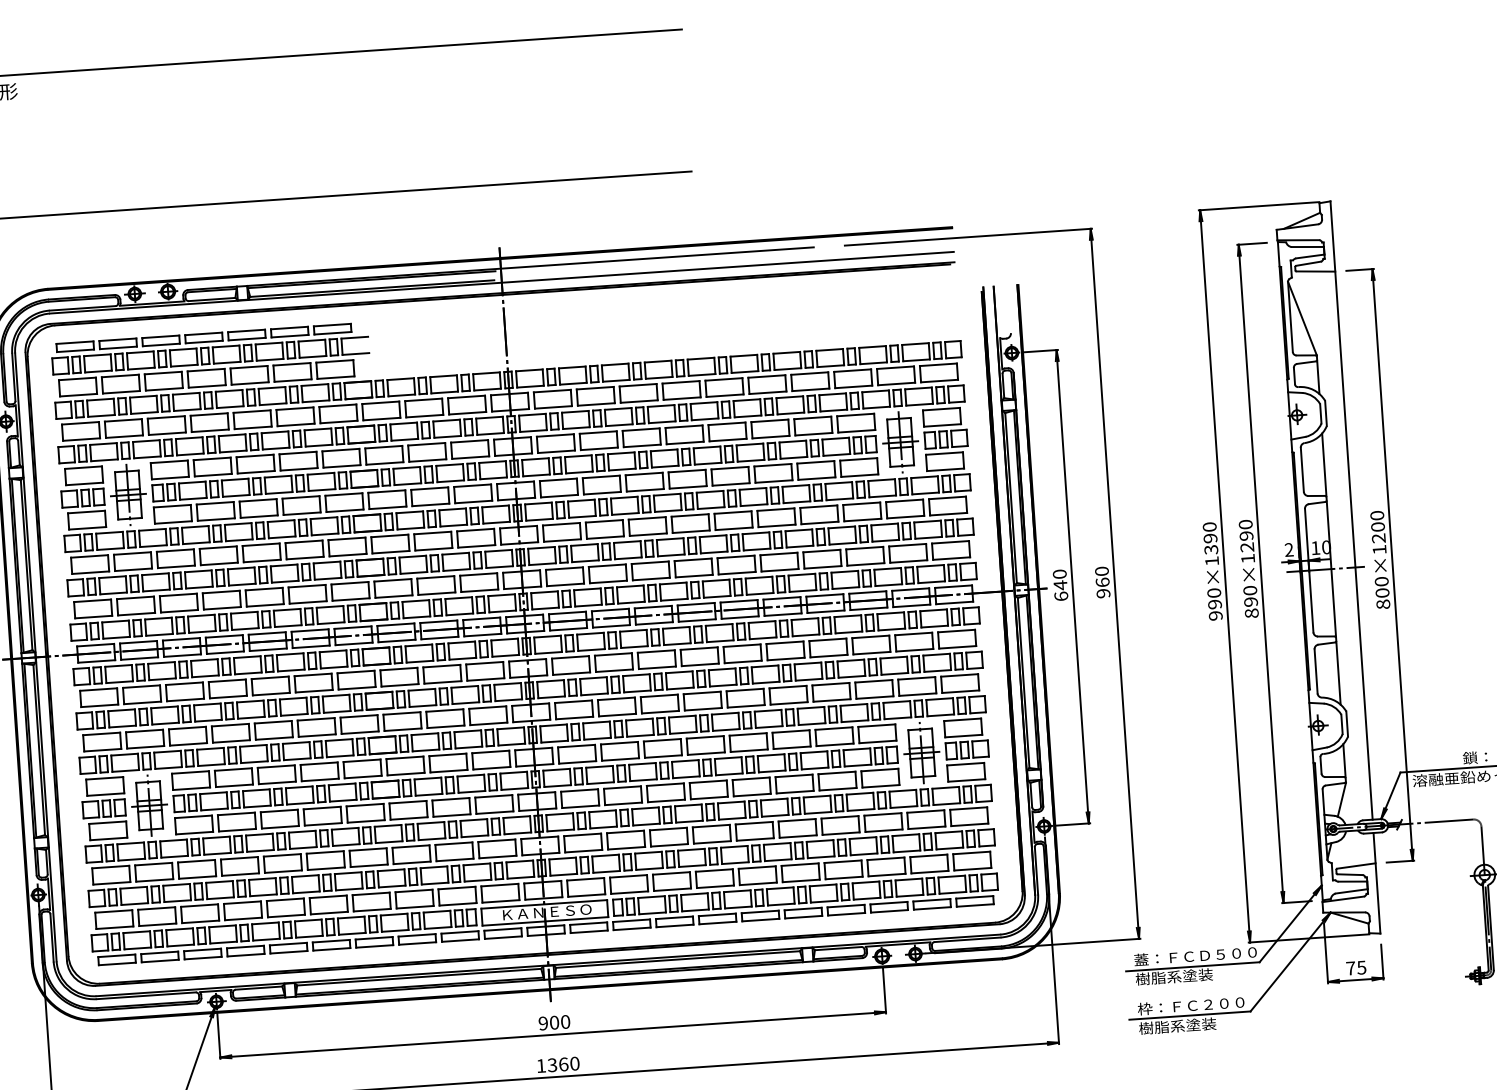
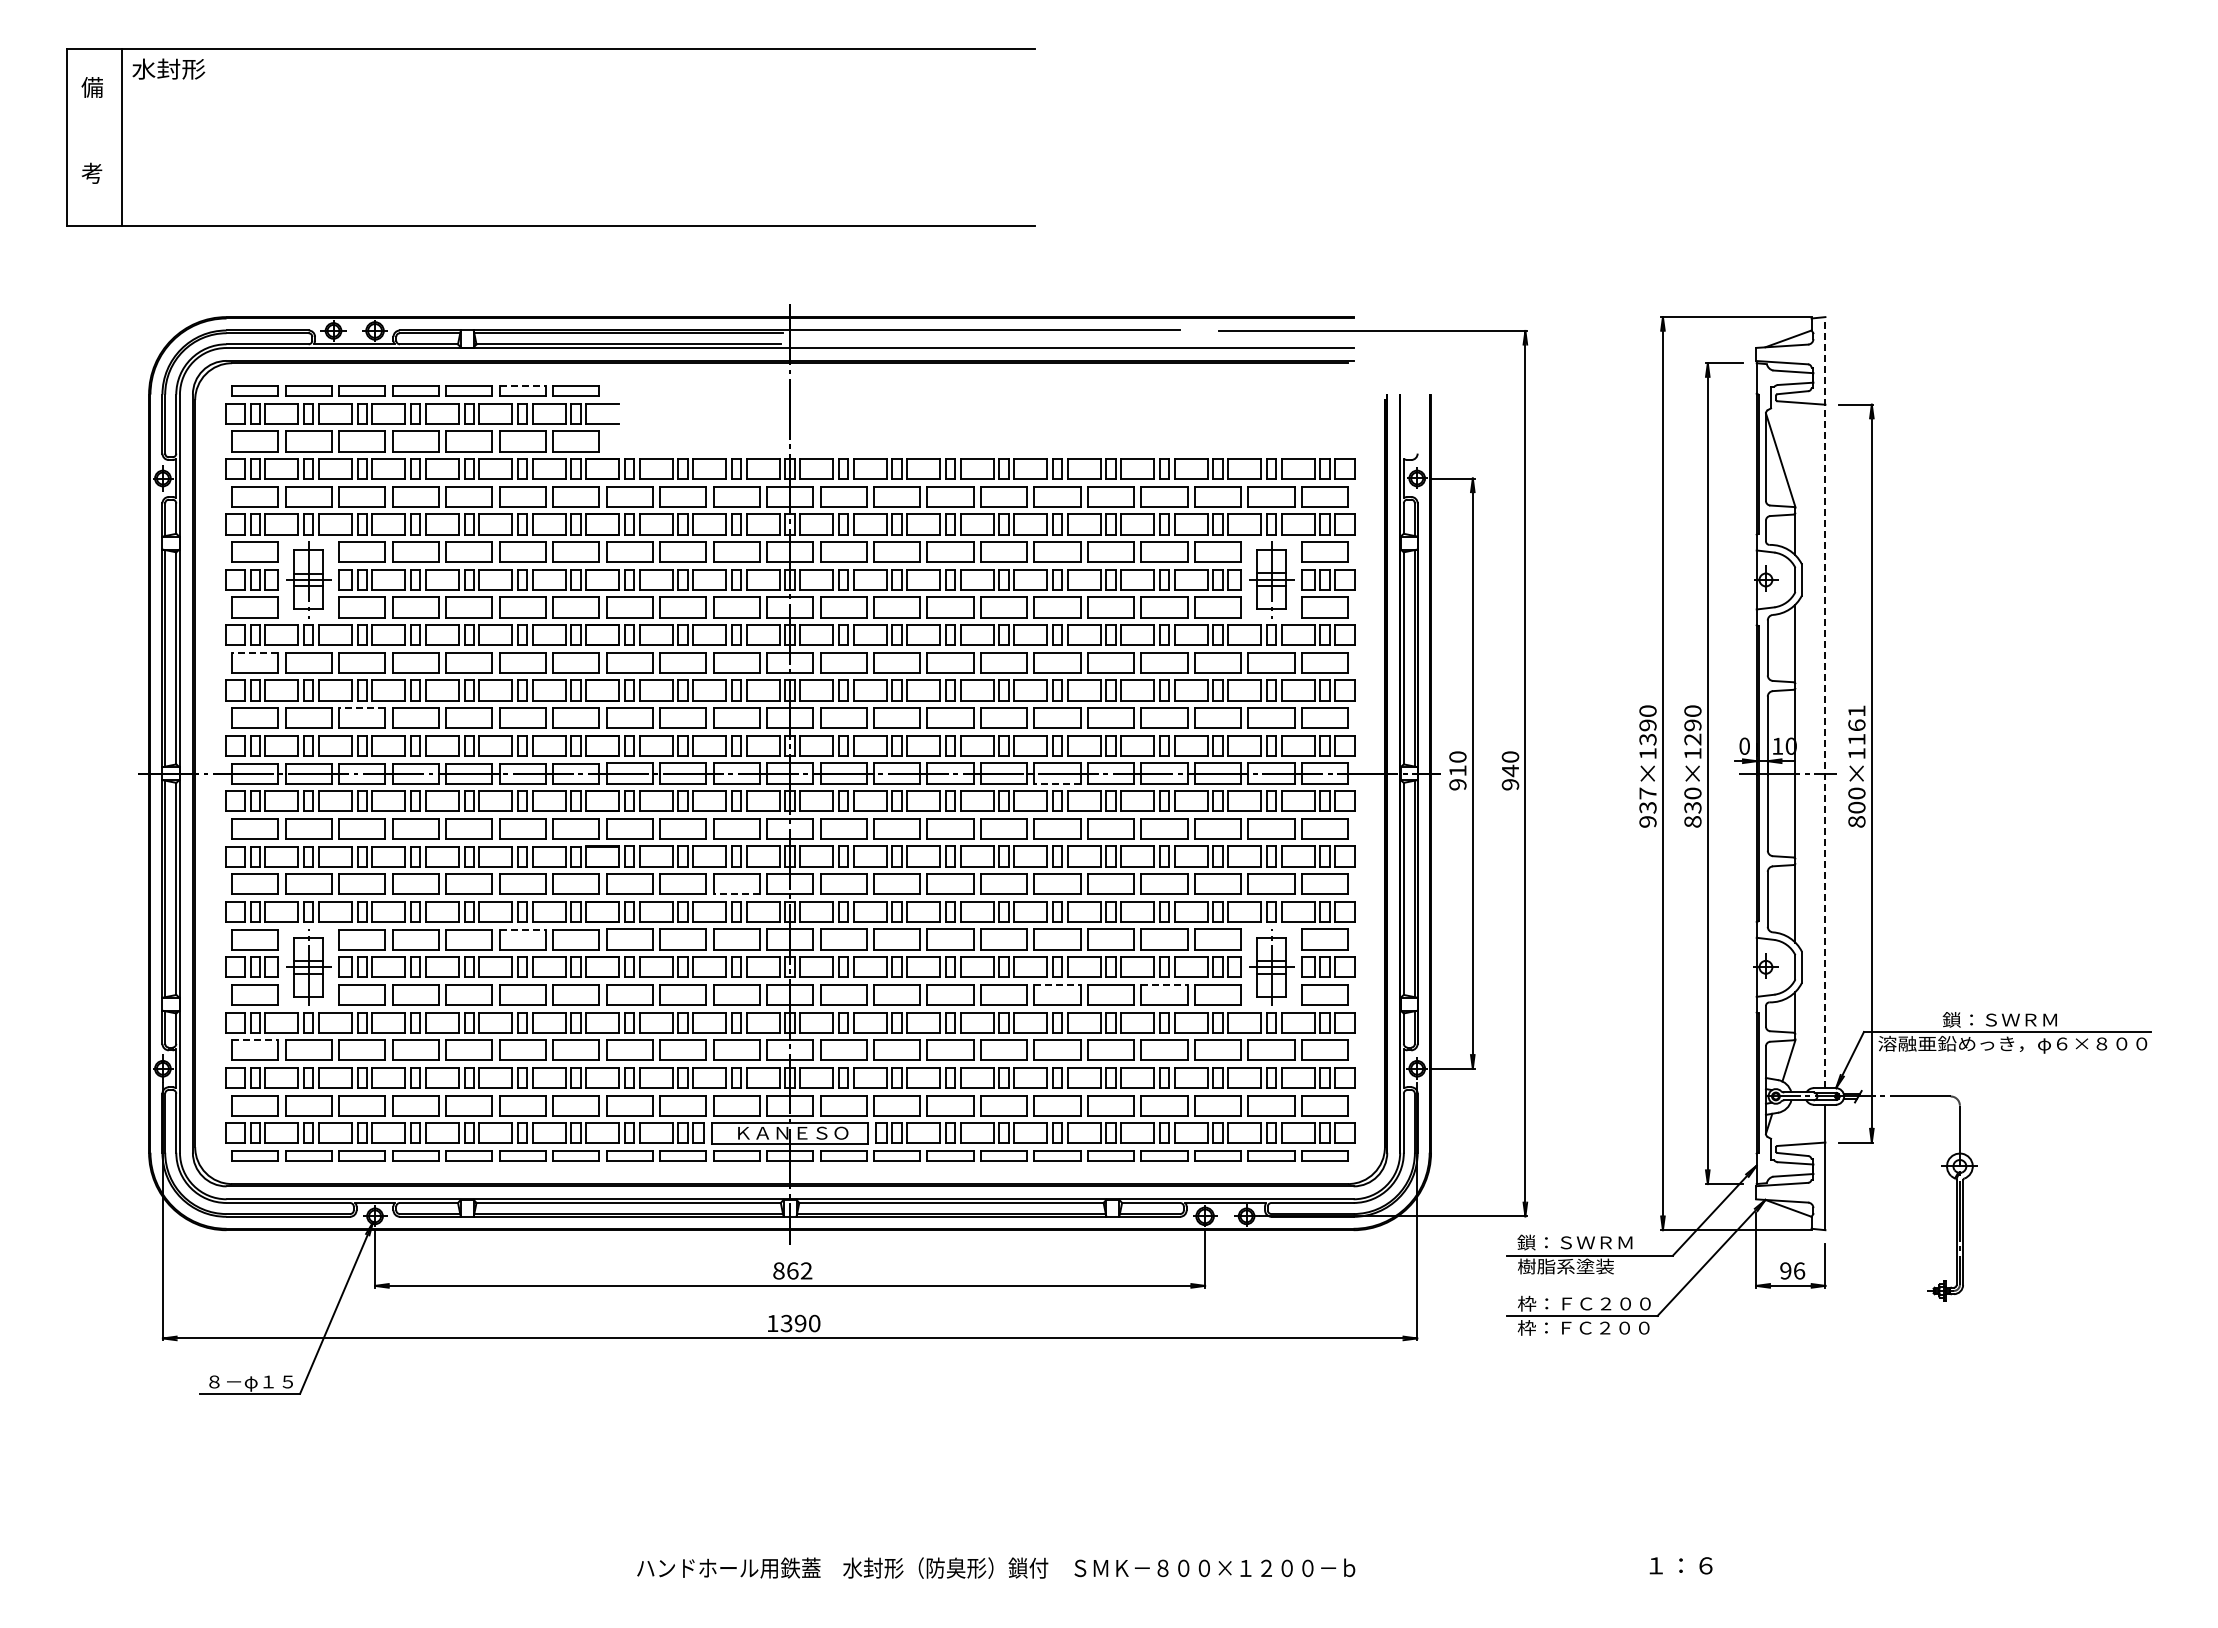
line: (290, 328) -> (523, 386), solid -> dashed
line: (1351, 510) -> (1825, 702), solid -> dashed
text: (1377, 527) -> (1856, 725), 800×1200 -> 800×1161
text: (1289, 549) -> (1744, 745), 2 -> 0
line: (89, 556) -> (254, 652), solid -> dashed
text: (1102, 582) -> (1510, 770), 960 -> 940
text: (1060, 590) -> (1457, 777), 640 -> 910
line: (177, 595) -> (361, 708), solid -> dashed
text: (1214, 598) -> (1647, 800), 990×1390 -> 937×1390
text: (1250, 601) -> (1692, 807), 890×1290 -> 830×1290
line: (740, 617) -> (1057, 783), solid -> dashed
line: (488, 723) -> (736, 894), solid -> dashed
line: (319, 763) -> (523, 929), solid -> dashed
line: (837, 772) -> (1165, 984), solid -> dashed
line: (751, 778) -> (1058, 984), solid -> dashed
line: (111, 867) -> (255, 1040), solid -> dashed
text: (1195, 956) -> (1593, 1242), 蓋：ＦＣＤ５００ -> 鎖：ＳＷＲＭ
text: (1356, 967) -> (1792, 1270), 75 -> 96
text: (554, 1022) -> (792, 1270), 900 -> 862
text: (1192, 1024) -> (1584, 1327), 樹脂系塗装 -> 枠：ＦＣ２００
text: (563, 1064) -> (800, 1323), 1360 -> 1390

